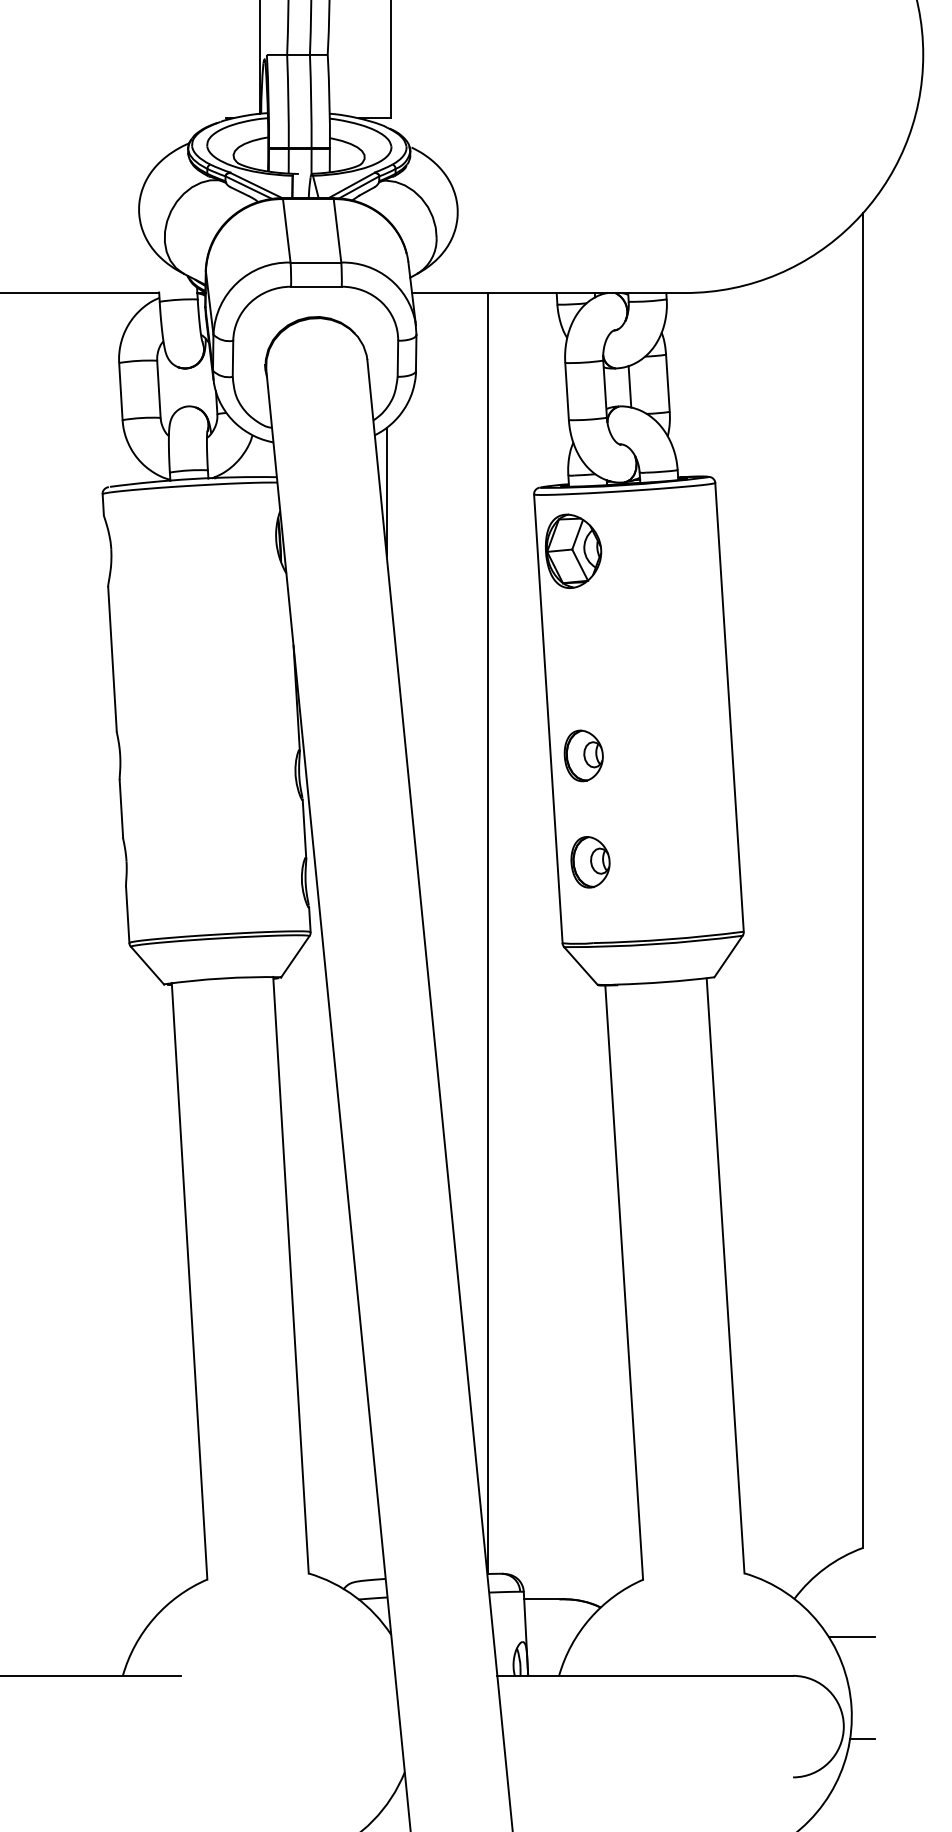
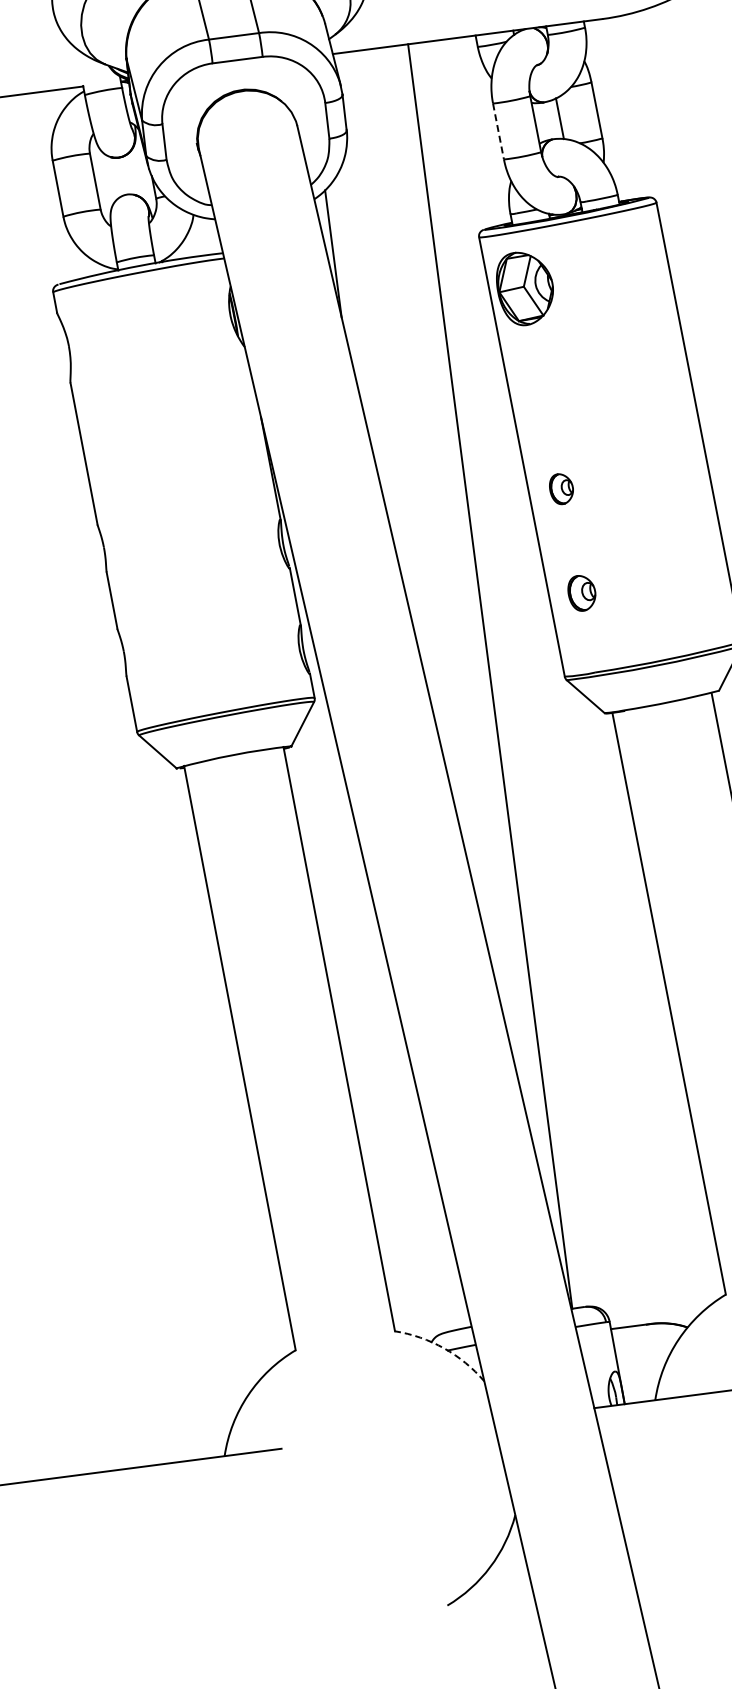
line: (567, 391) -> (498, 131), solid -> dashed
part: (583, 755) -> (561, 488), size x0.6
part: (590, 862) -> (581, 593), size x0.7
arc: (355, 1596) -> (444, 1348), solid -> dashed

